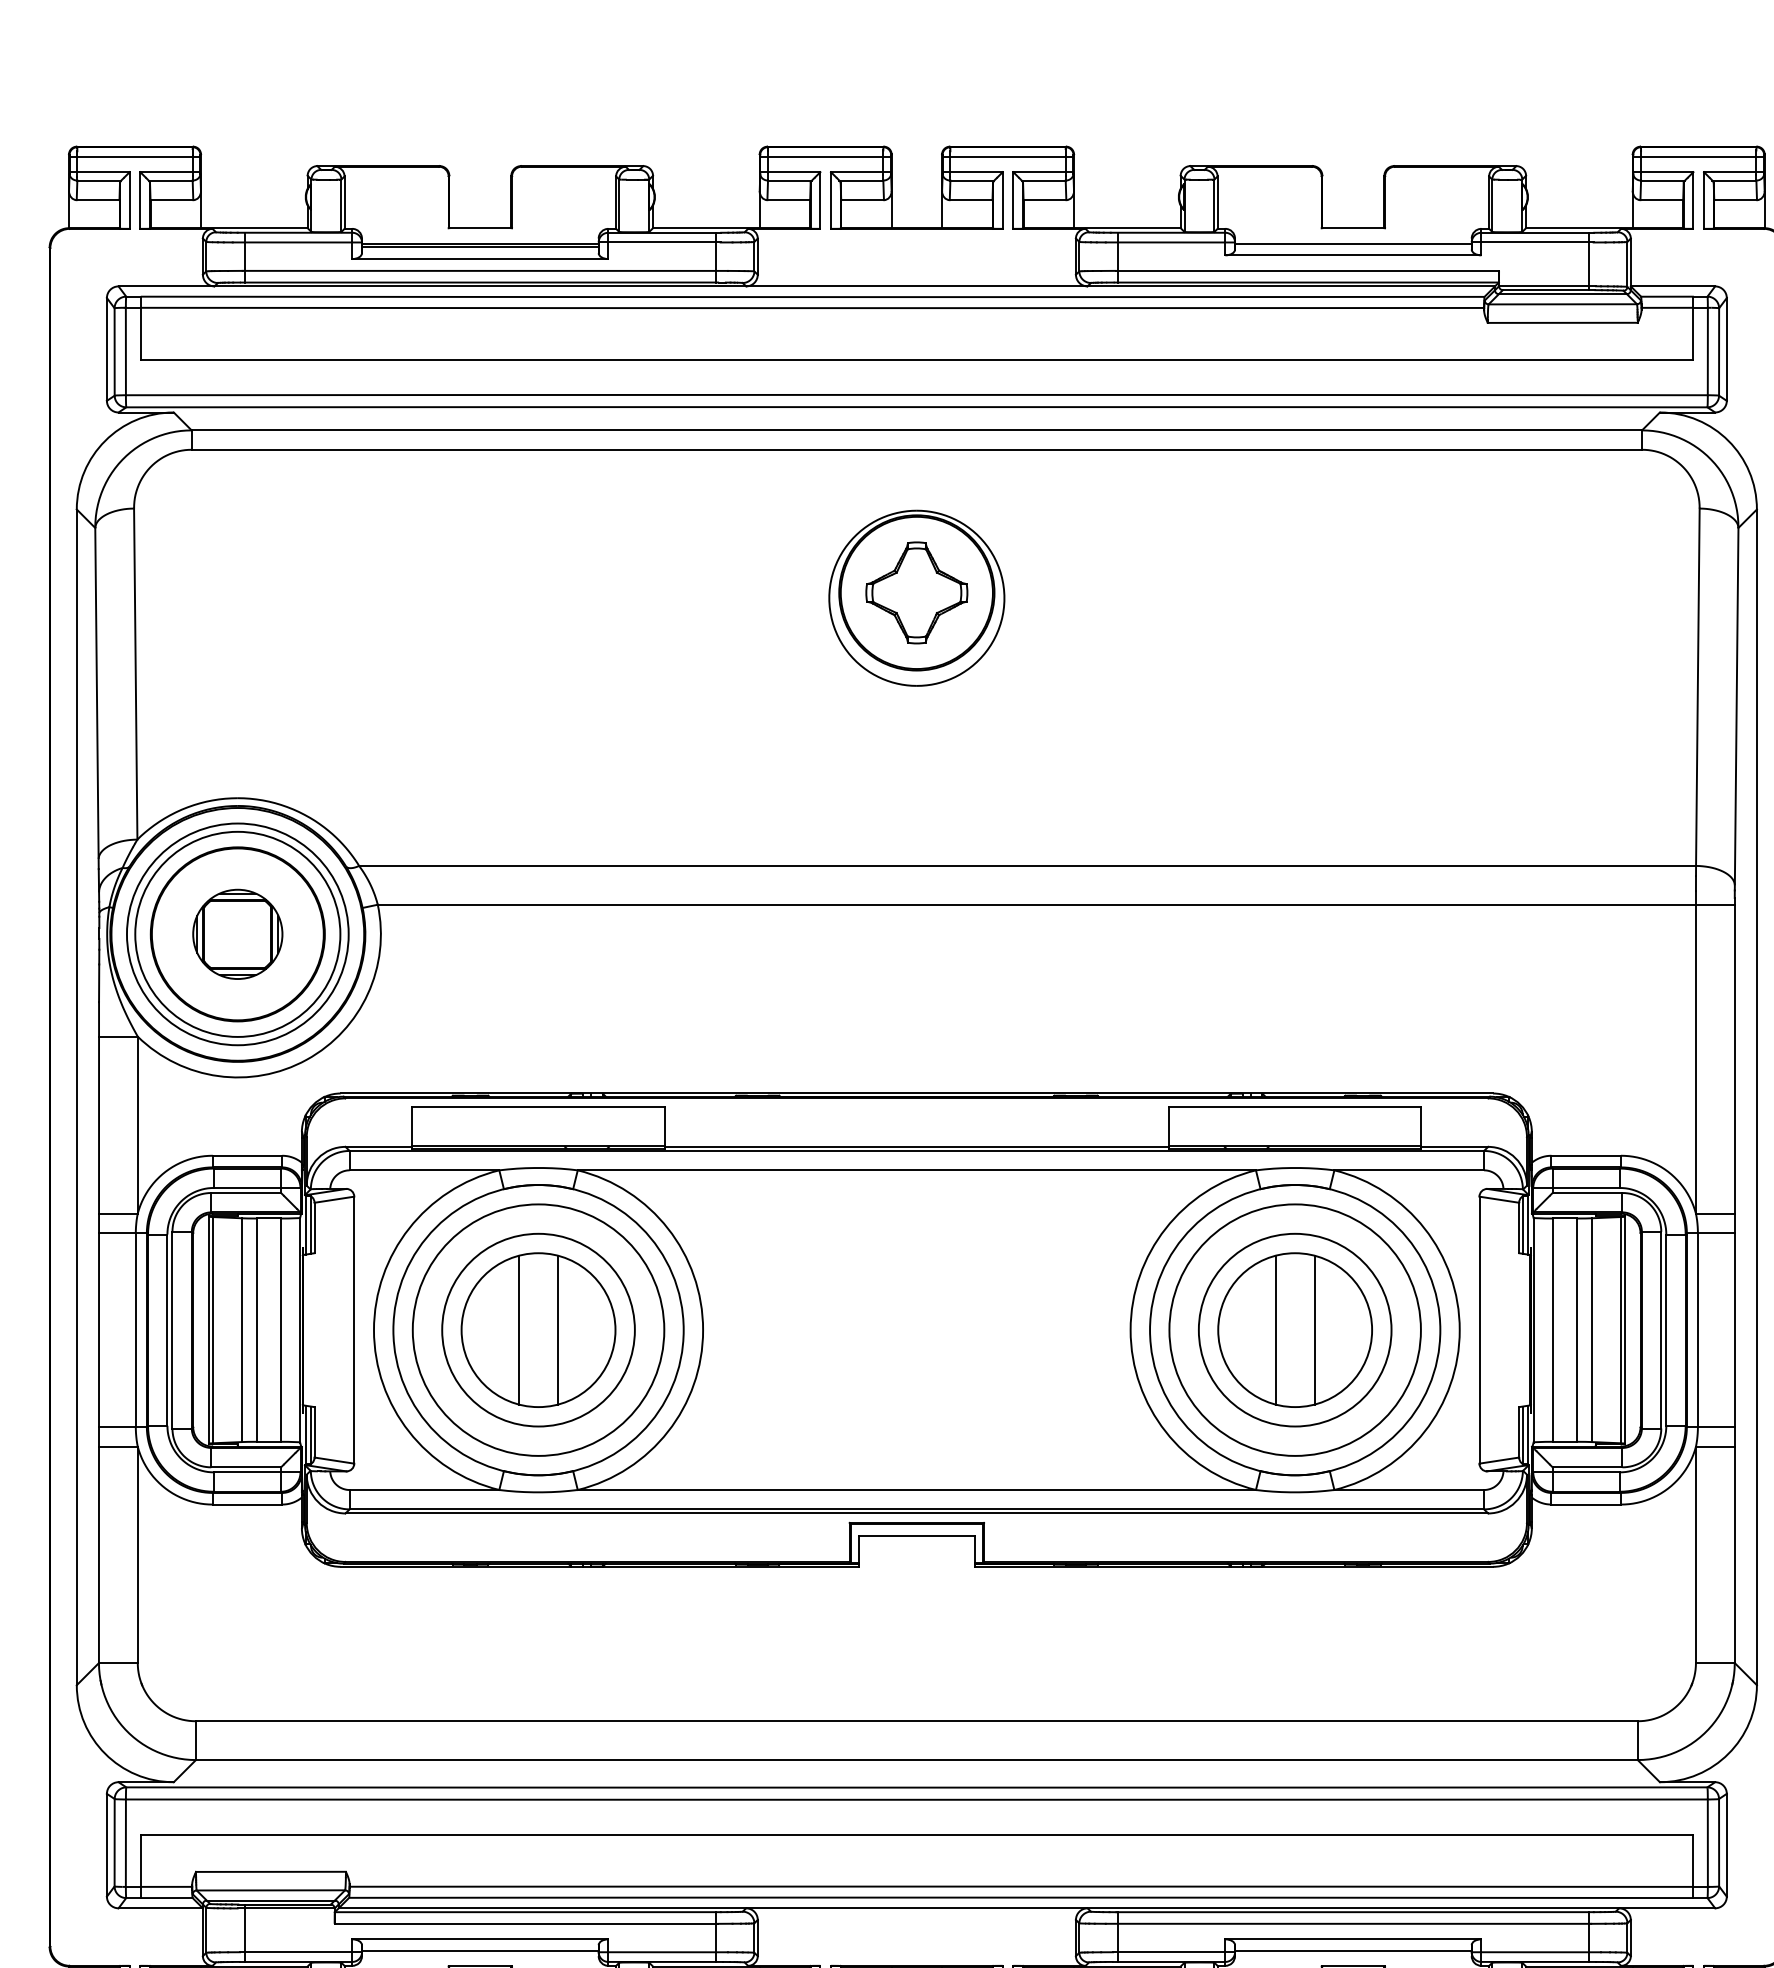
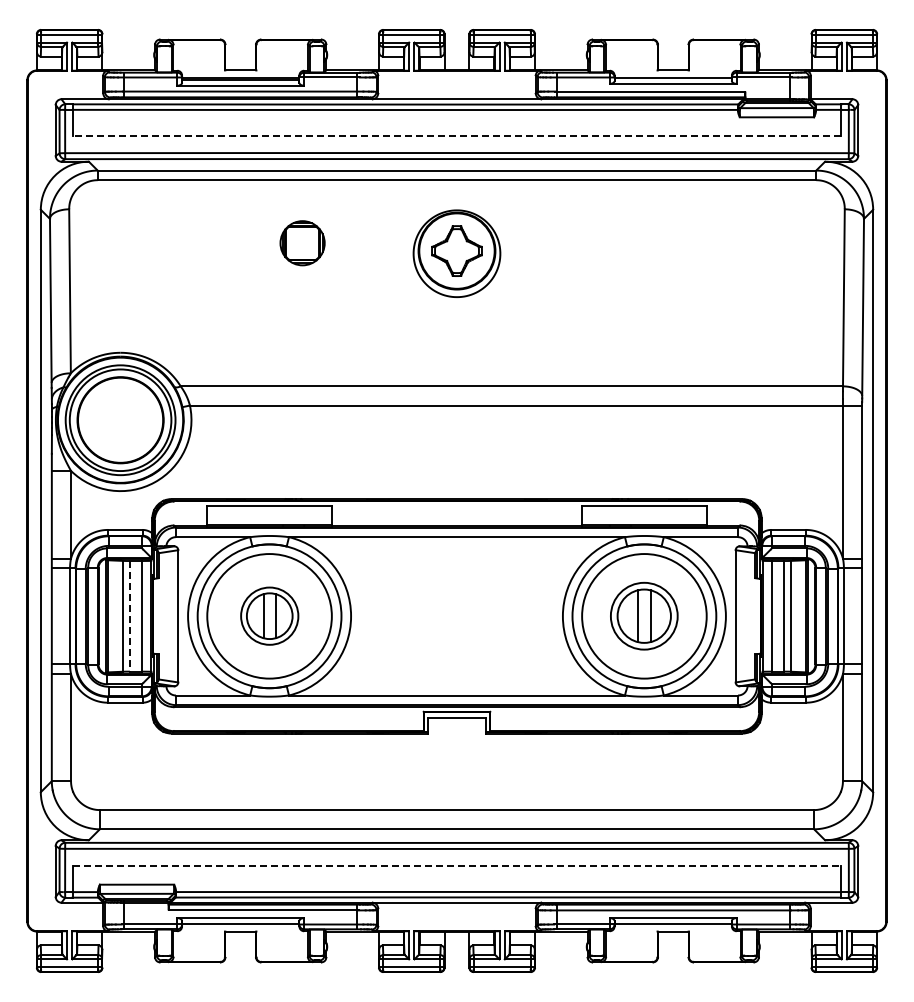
line: (915, 359) -> (456, 135), solid -> dashed
part: (237, 934) -> (302, 243), moved
part: (538, 1328) -> (269, 615), size x0.6
part: (1293, 1328) -> (643, 615), size x0.7
line: (255, 1330) -> (129, 616), solid -> dashed
line: (917, 1835) -> (457, 866), solid -> dashed

